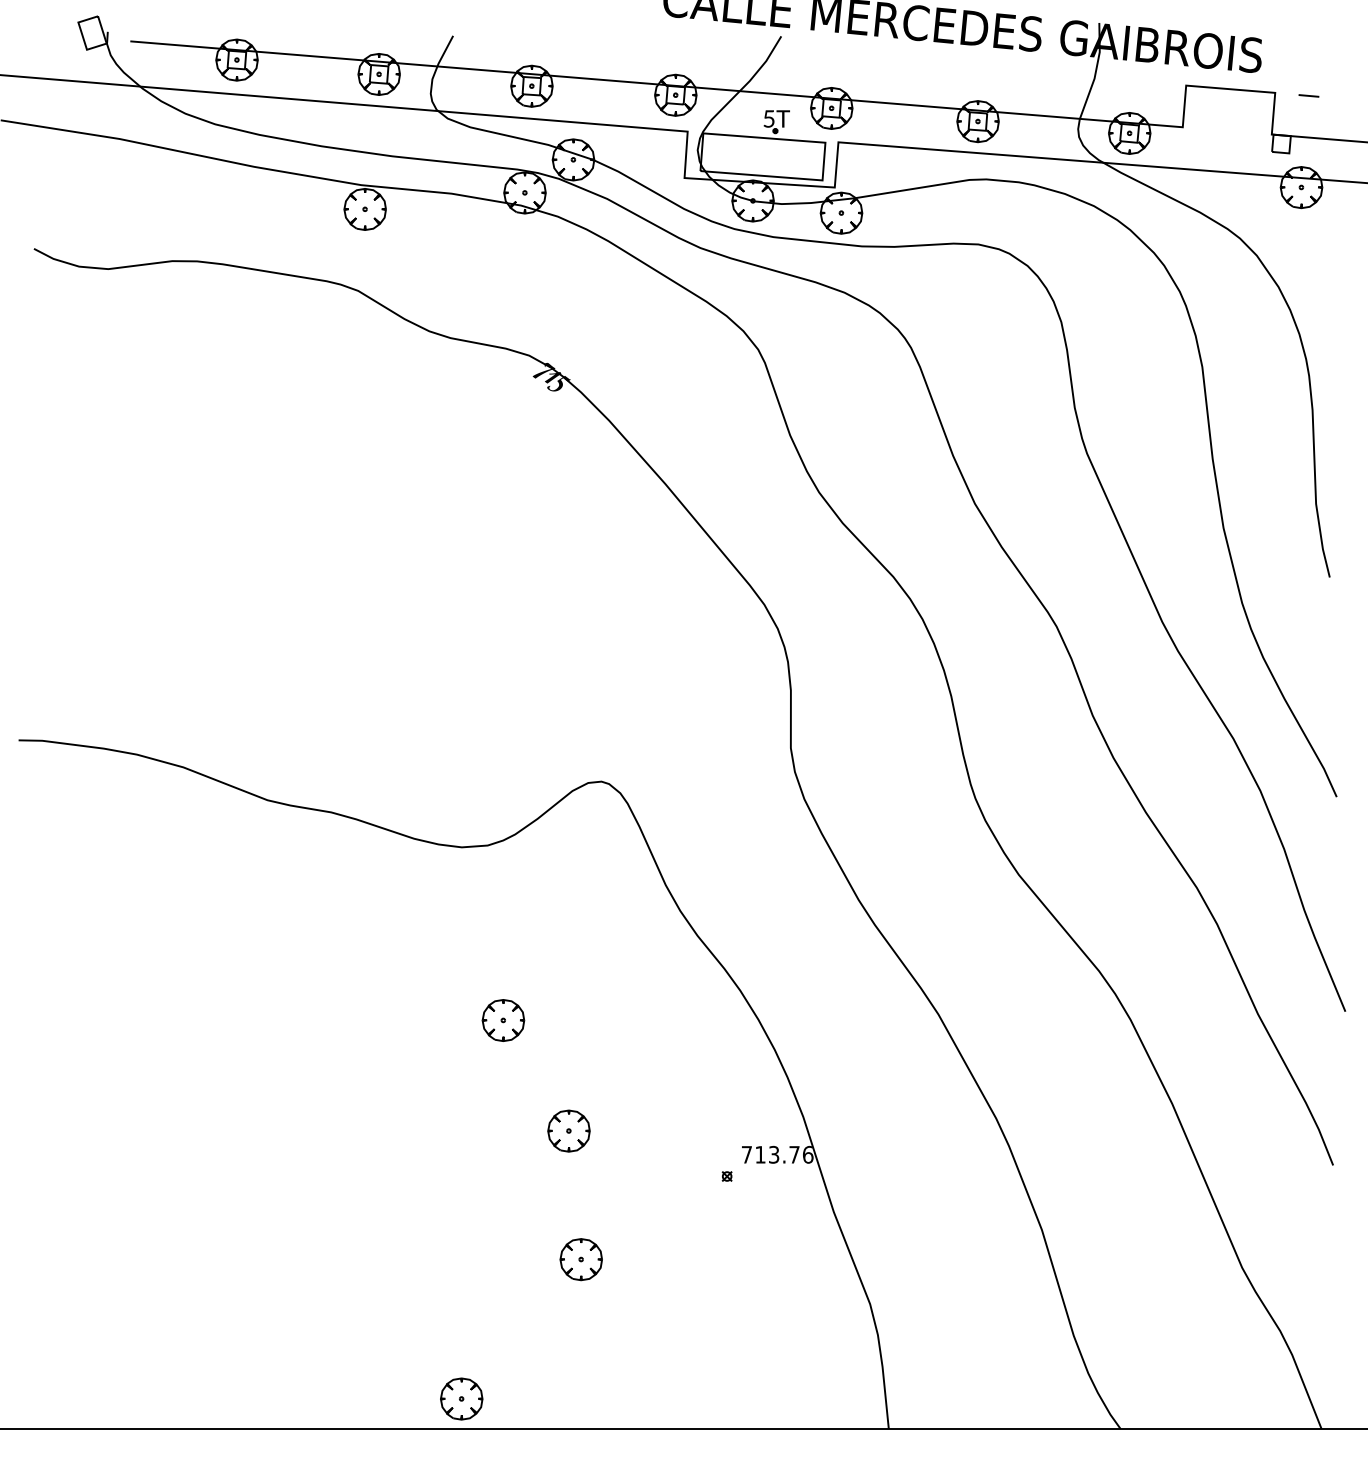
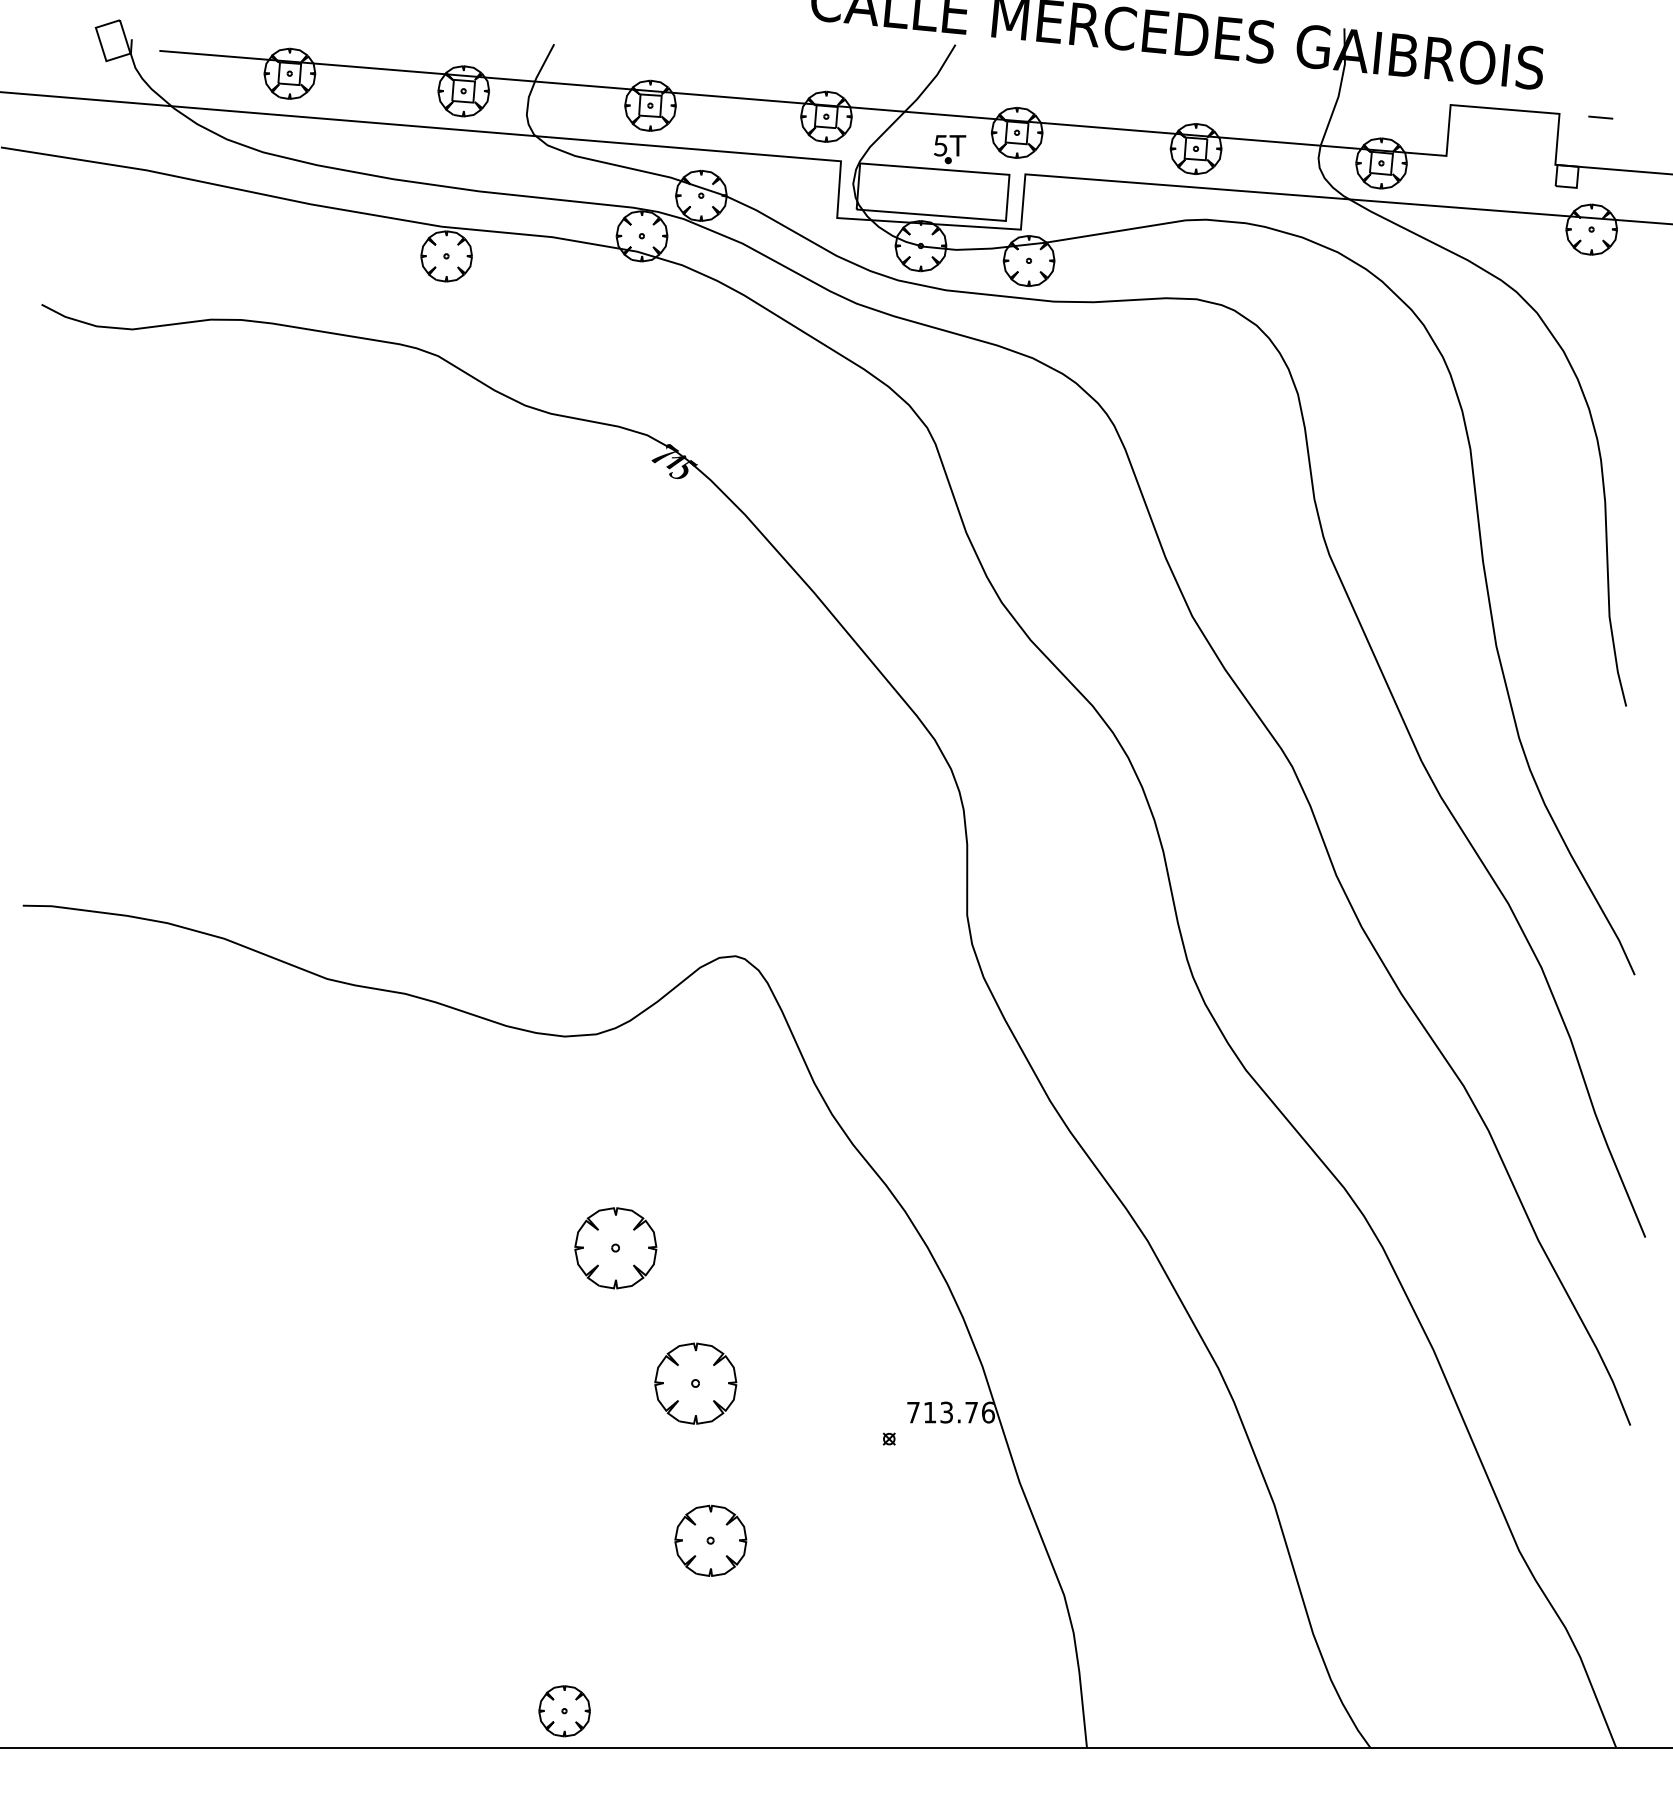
part: (503, 1020) -> (615, 1248), size x1.6
part: (568, 1131) -> (695, 1383), size x1.6
part: (580, 1259) -> (710, 1540), size x1.4

